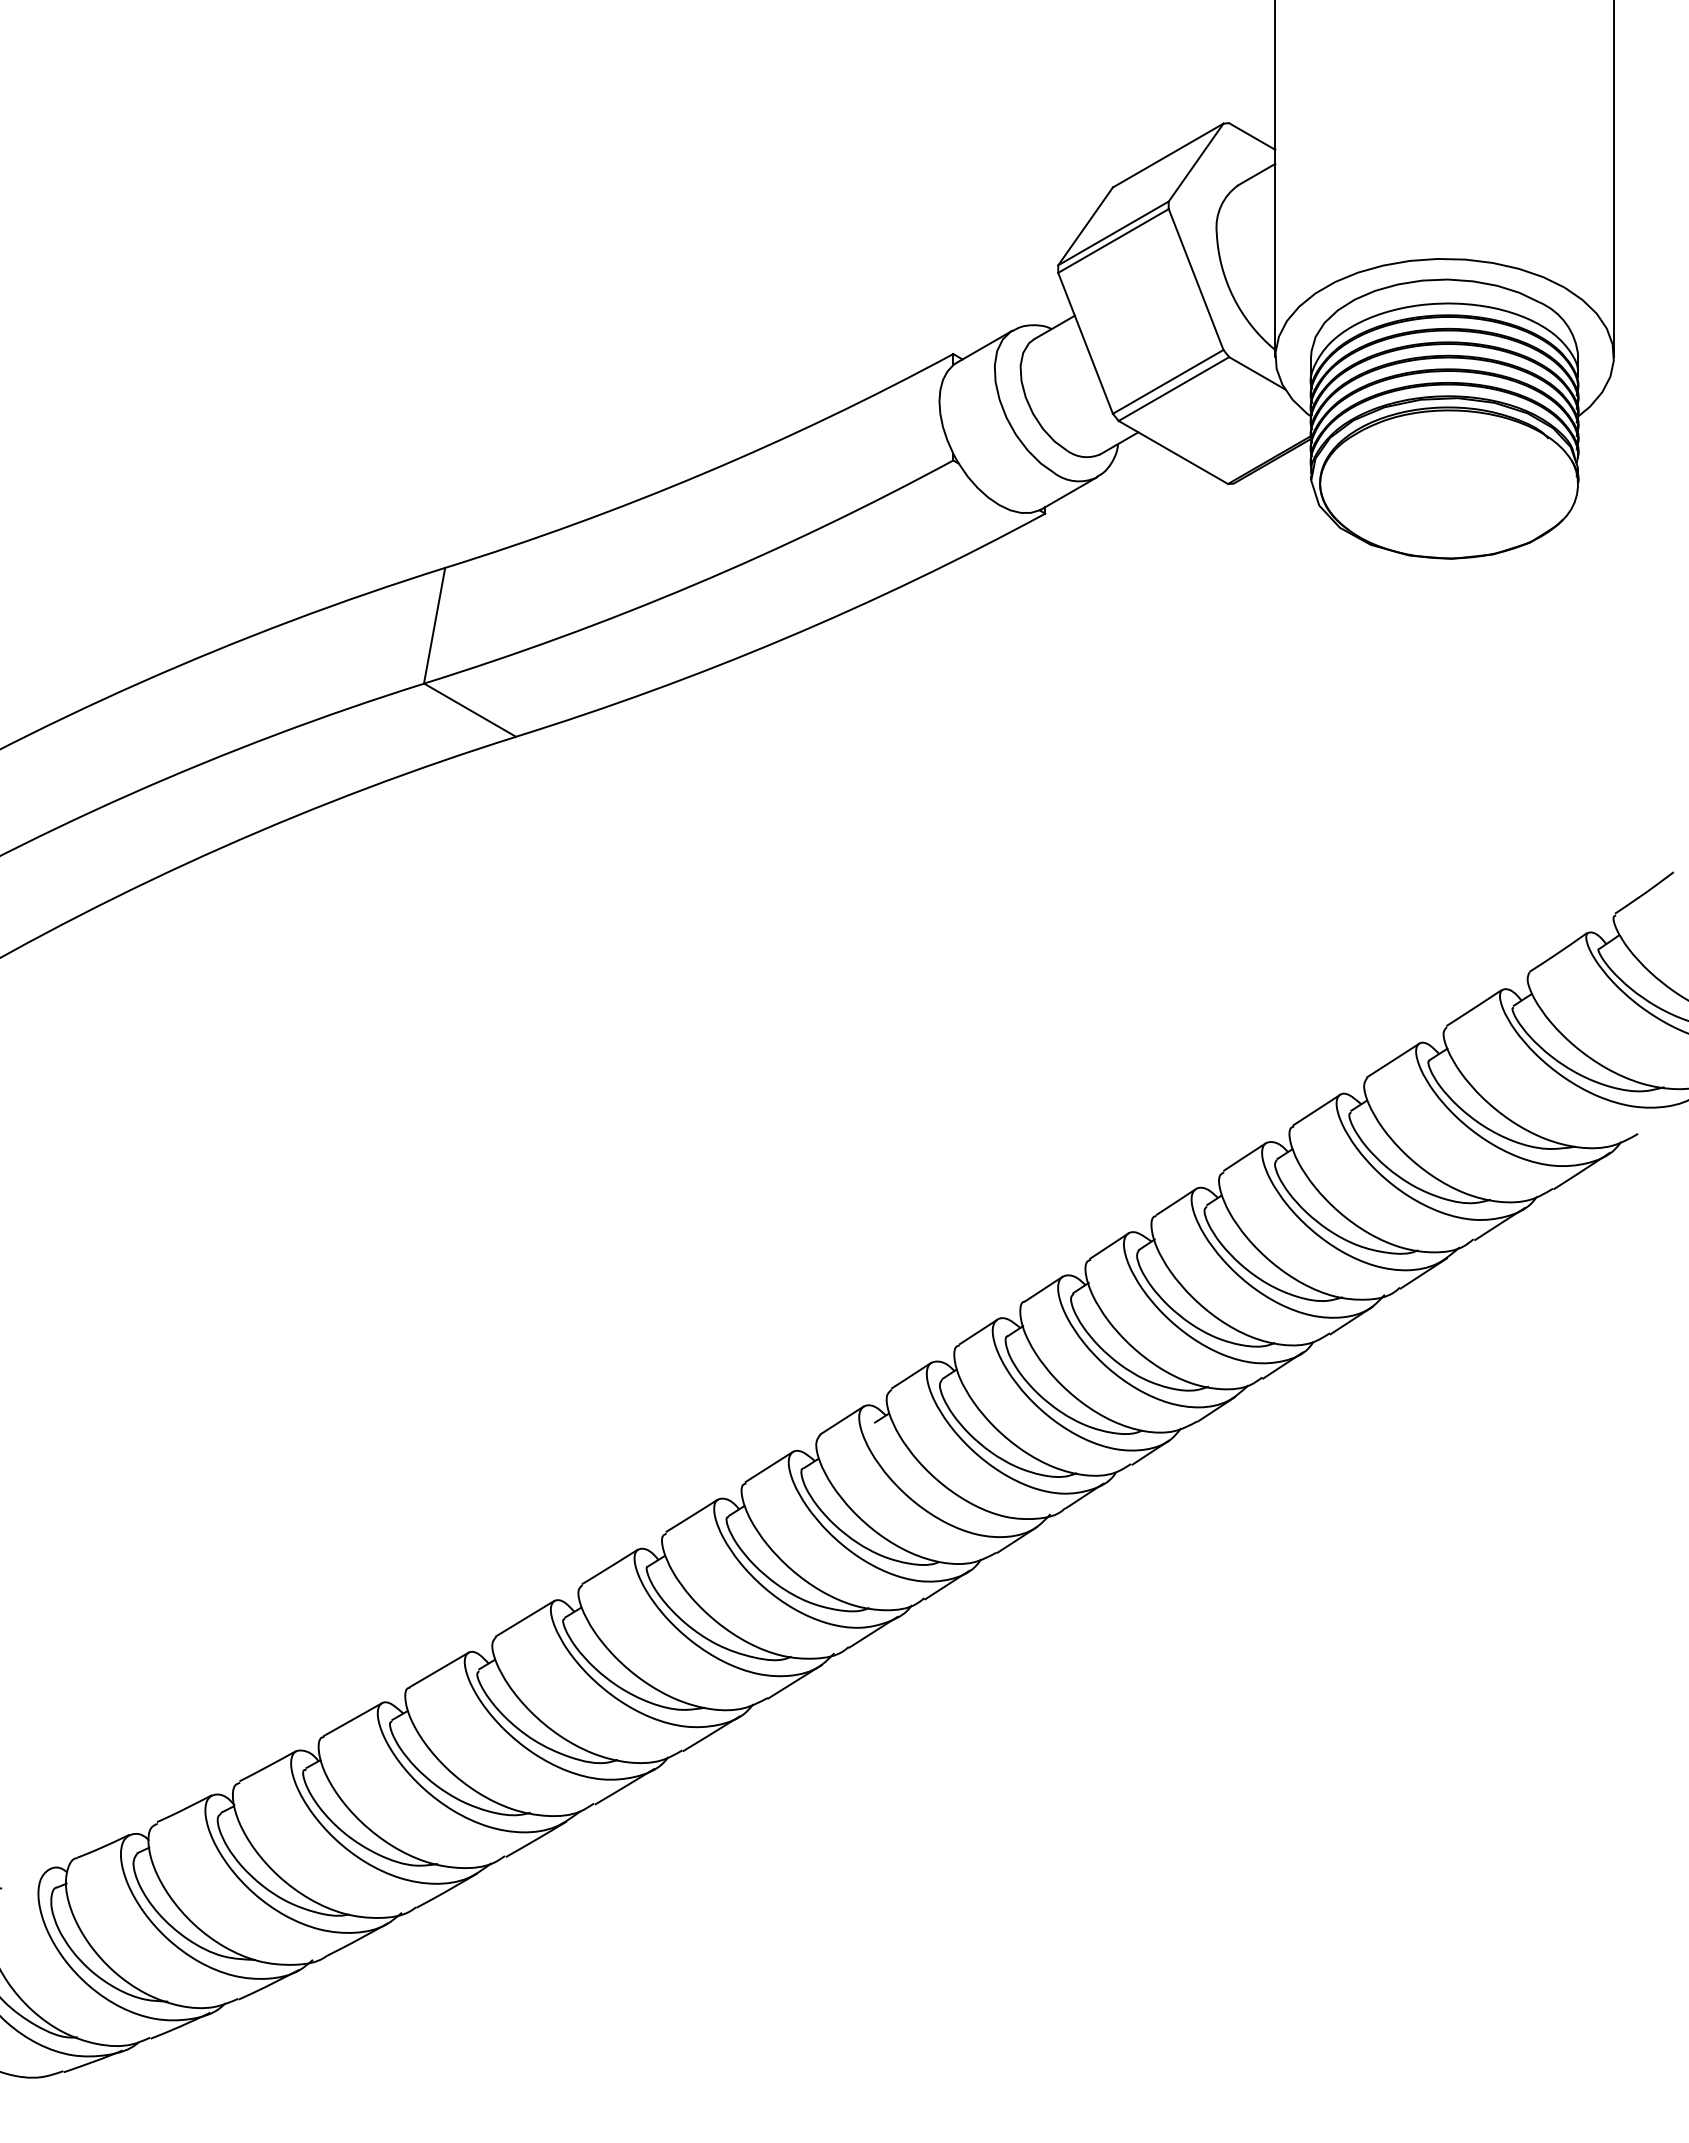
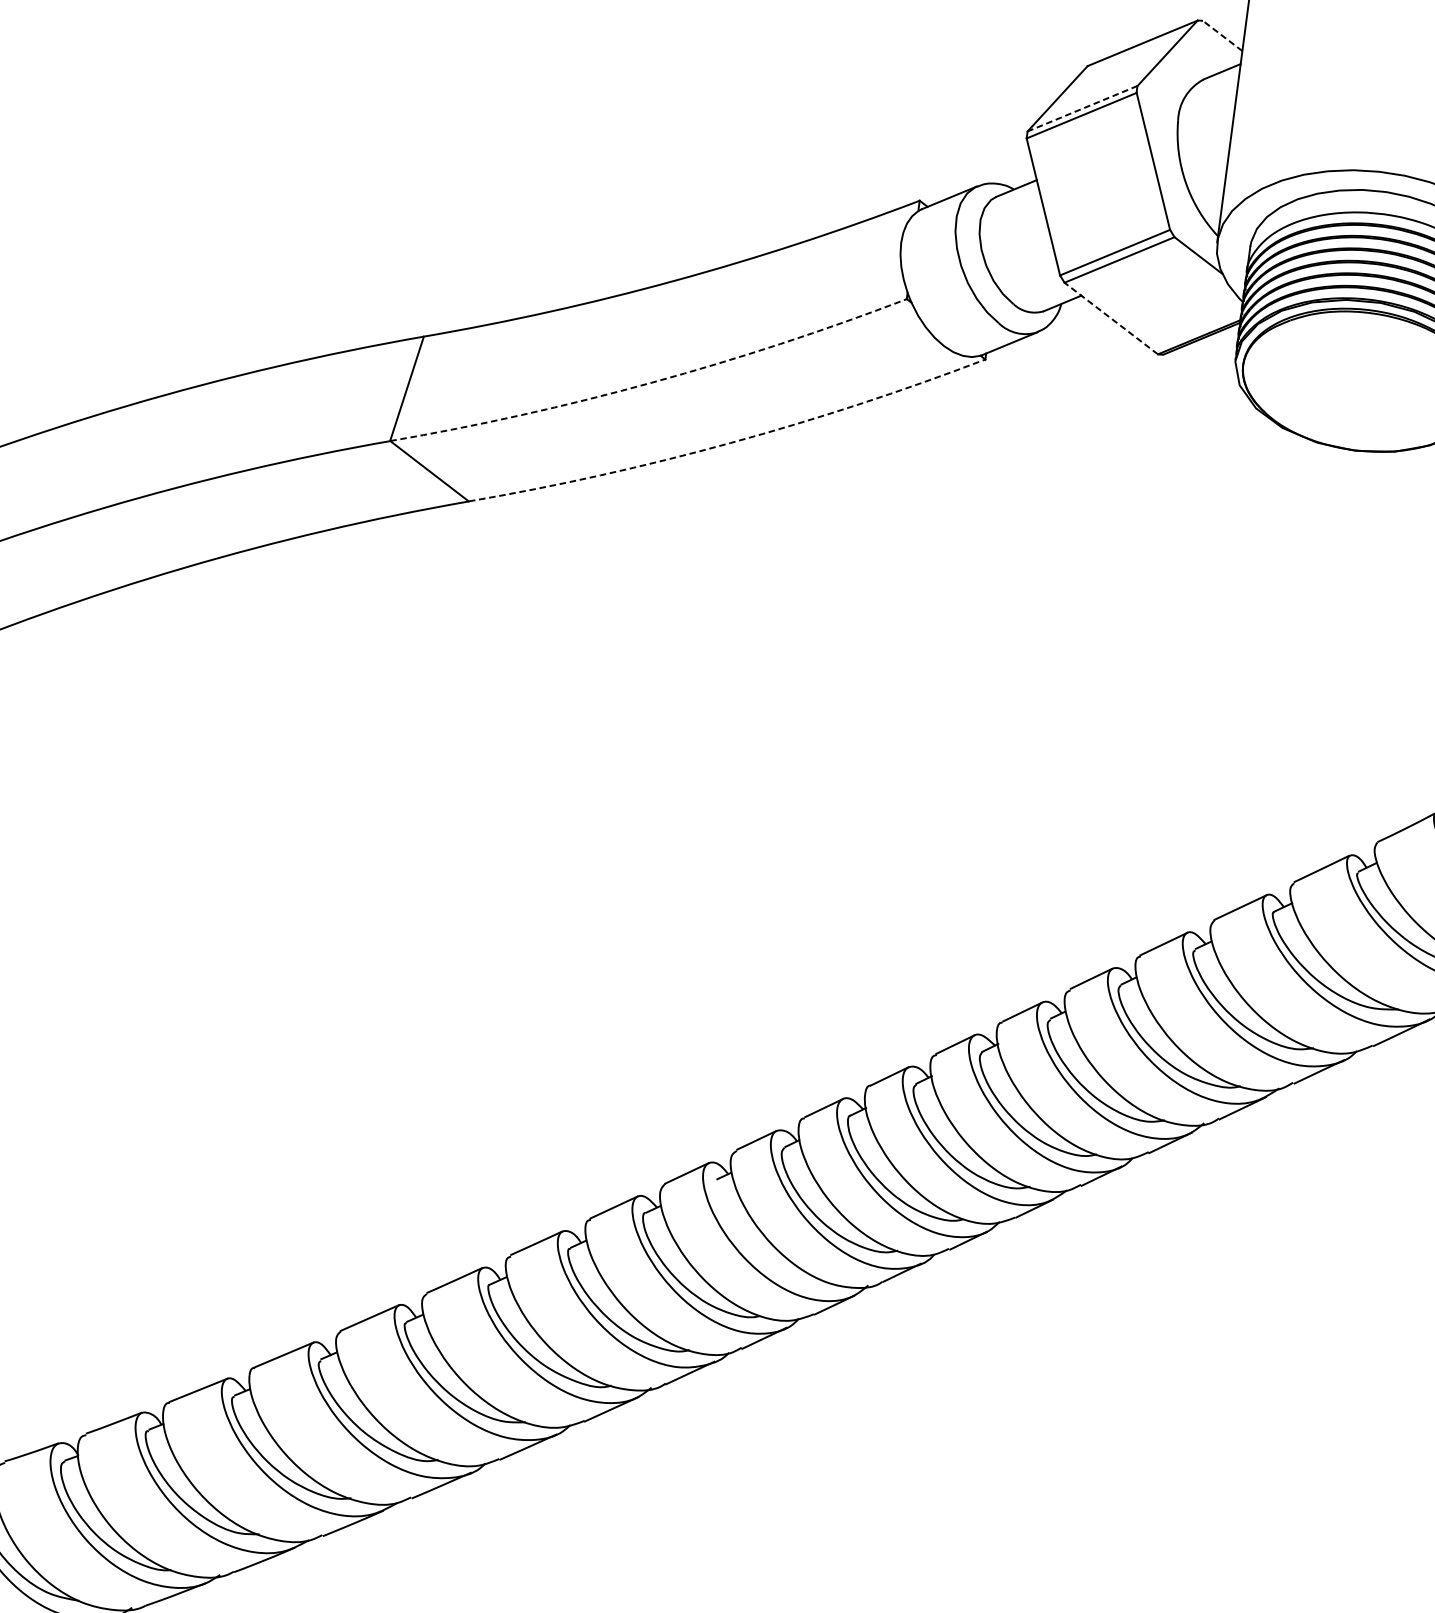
line: (1252, 136) -> (1222, 35), solid -> dashed
line: (1113, 233) -> (1082, 108), solid -> dashed
line: (1172, 452) -> (1110, 318), solid -> dashed
arc: (694, 584) -> (652, 382), solid -> dashed
arc: (786, 638) -> (730, 443), solid -> dashed

